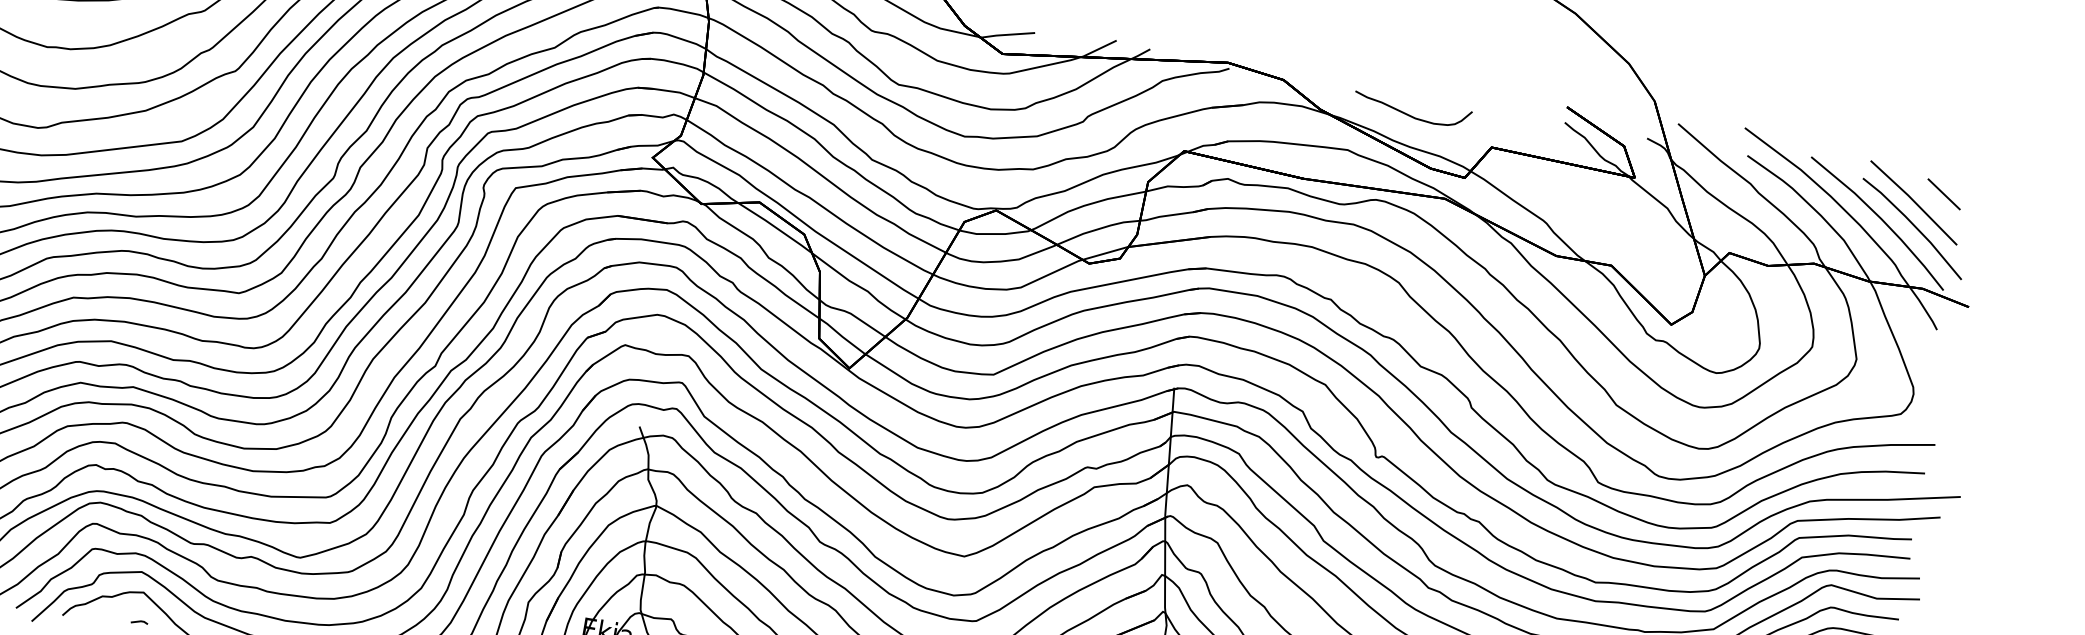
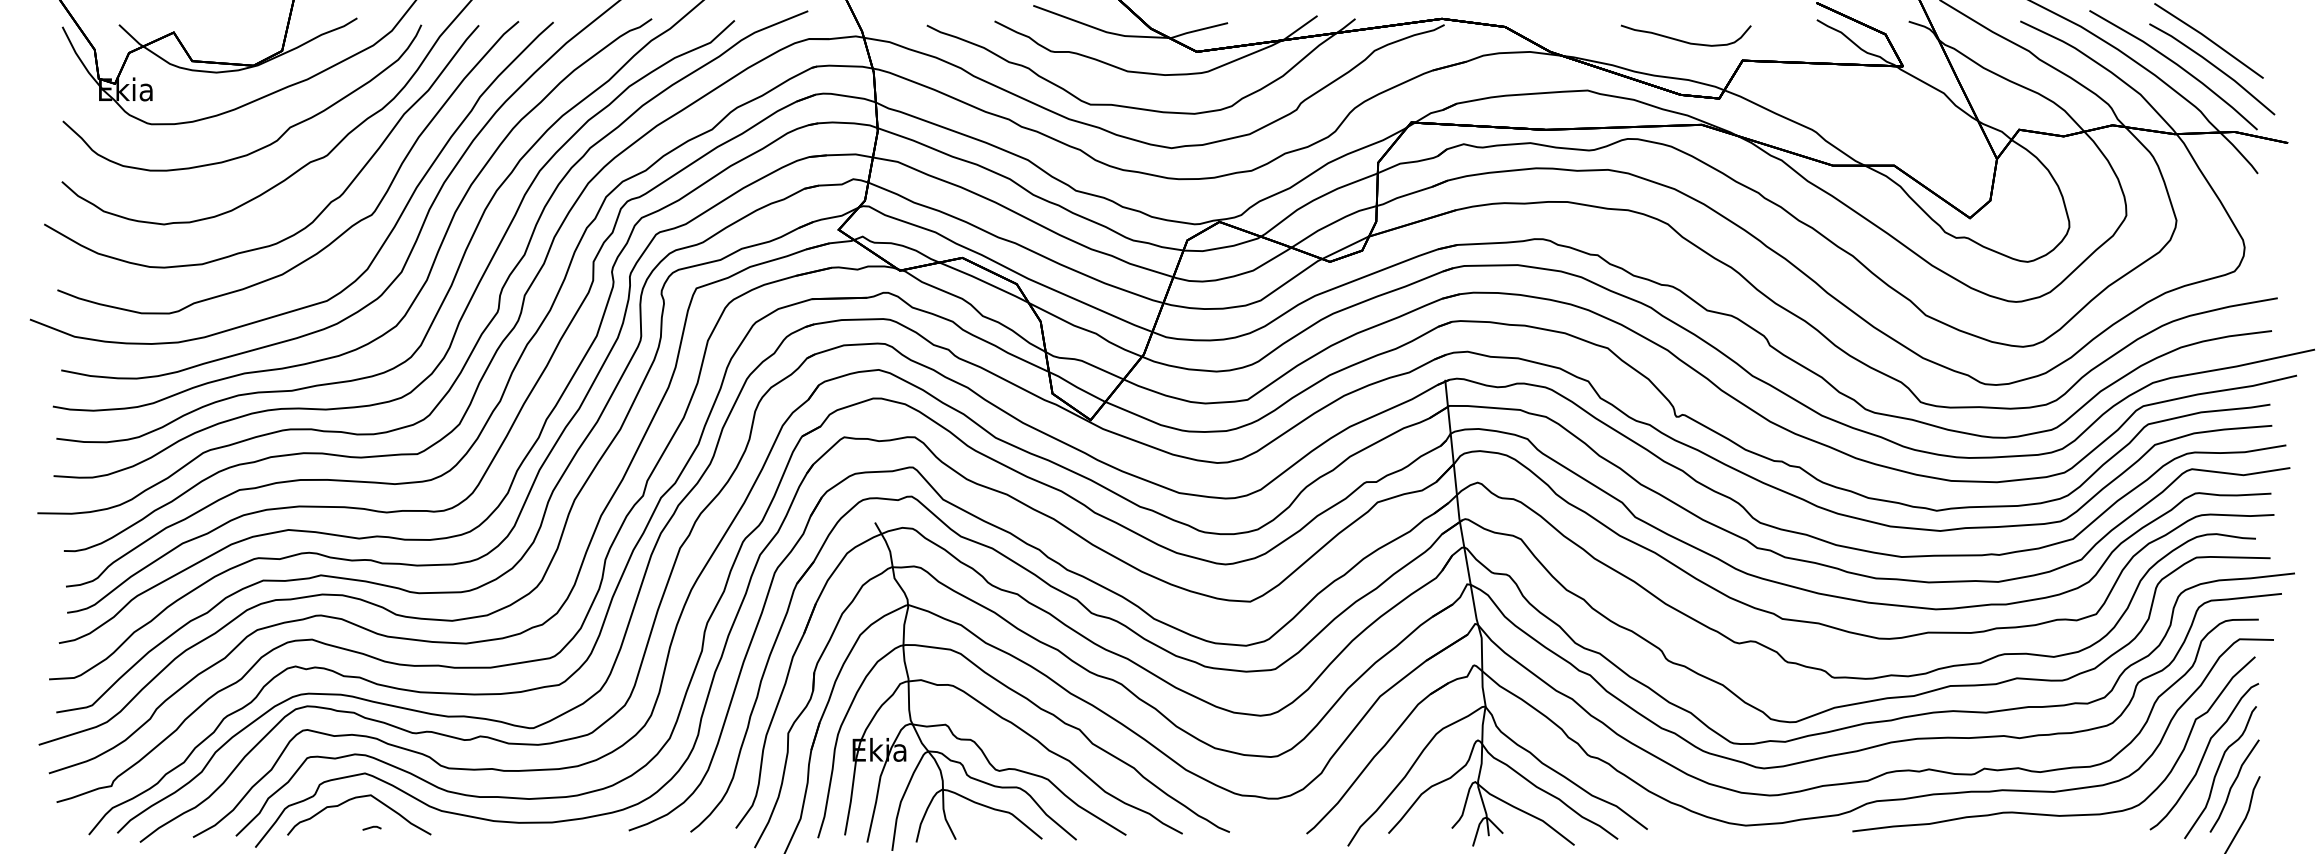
curve: (1409, 114) -> (1683, 40), moved
line: (1943, 193) -> (2239, 25), removed

